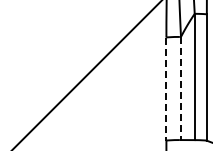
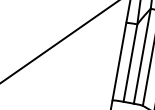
line: (181, 88) -> (130, 63), dashed -> solid
line: (166, 89) -> (119, 61), dashed -> solid

